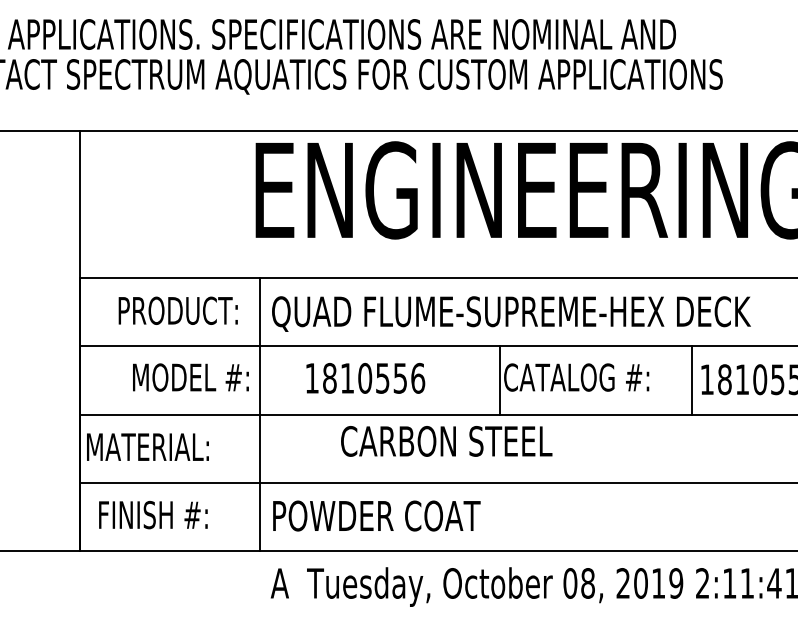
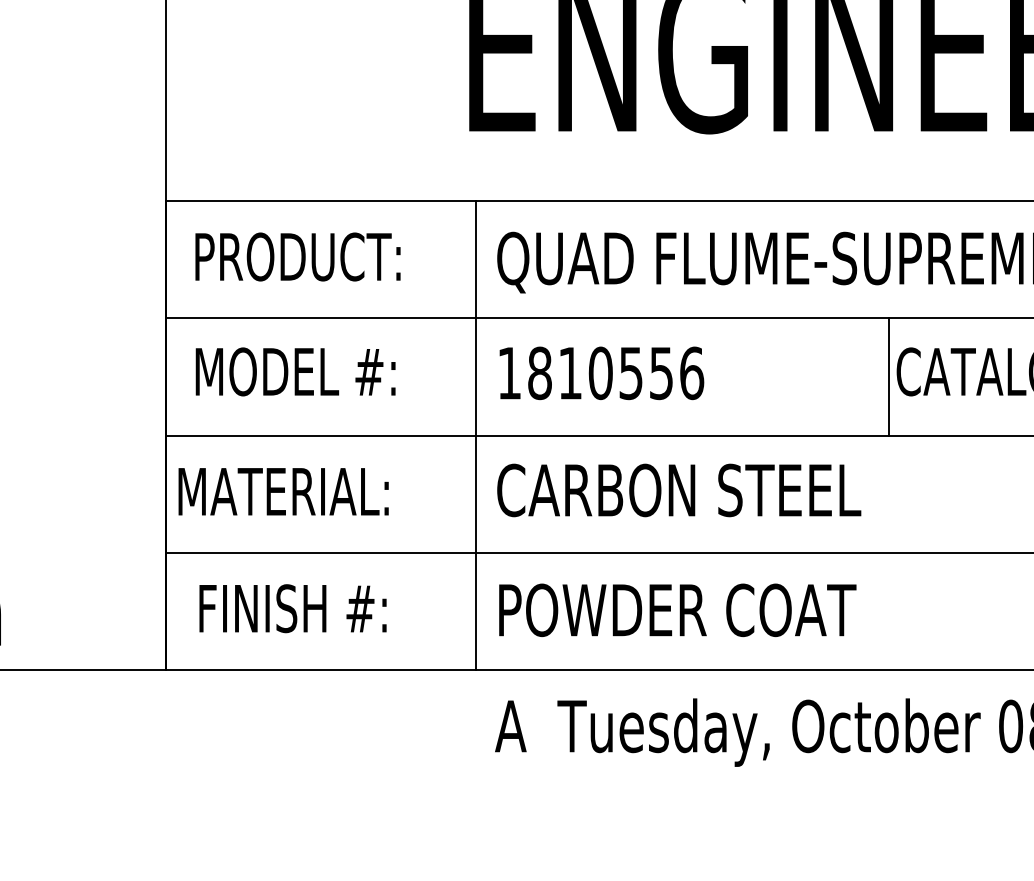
text: (177, 310) -> (296, 256), moved
text: (190, 377) -> (294, 371), moved
text: (365, 378) -> (601, 373), moved
text: (446, 441) -> (678, 490), moved

